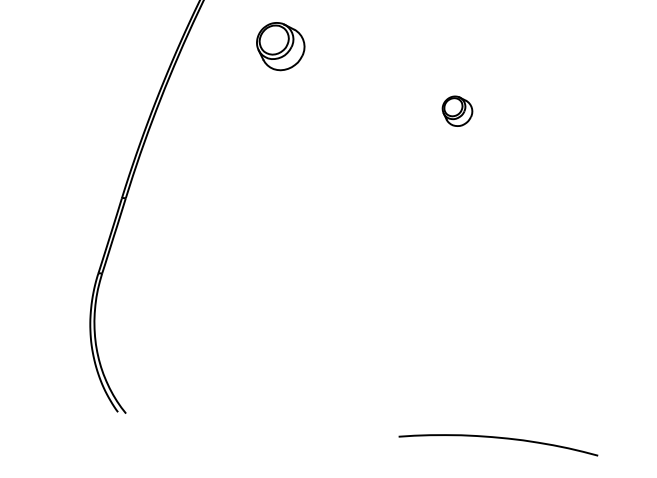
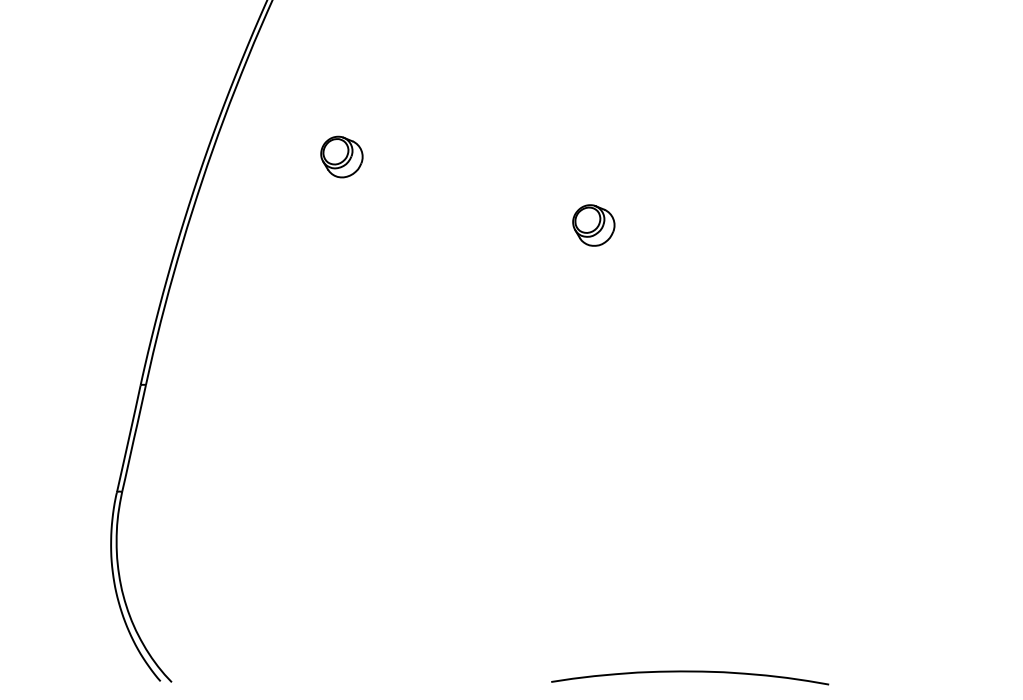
part: (280, 46) -> (341, 156), size x0.62

